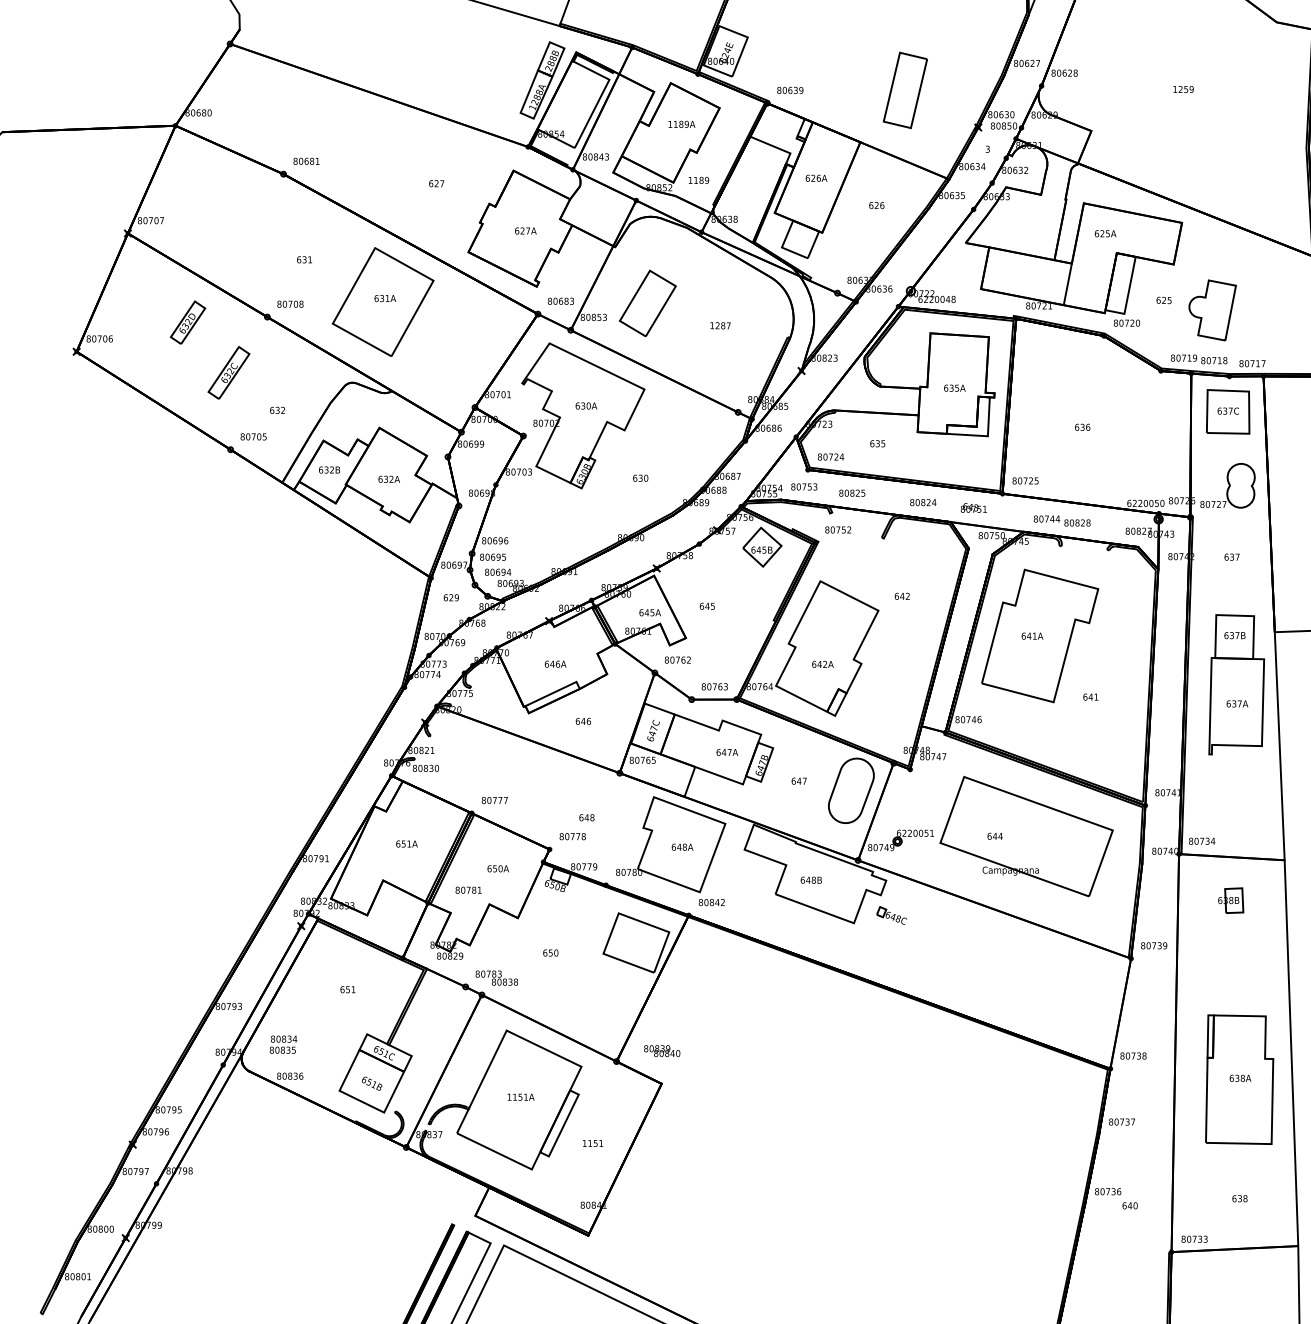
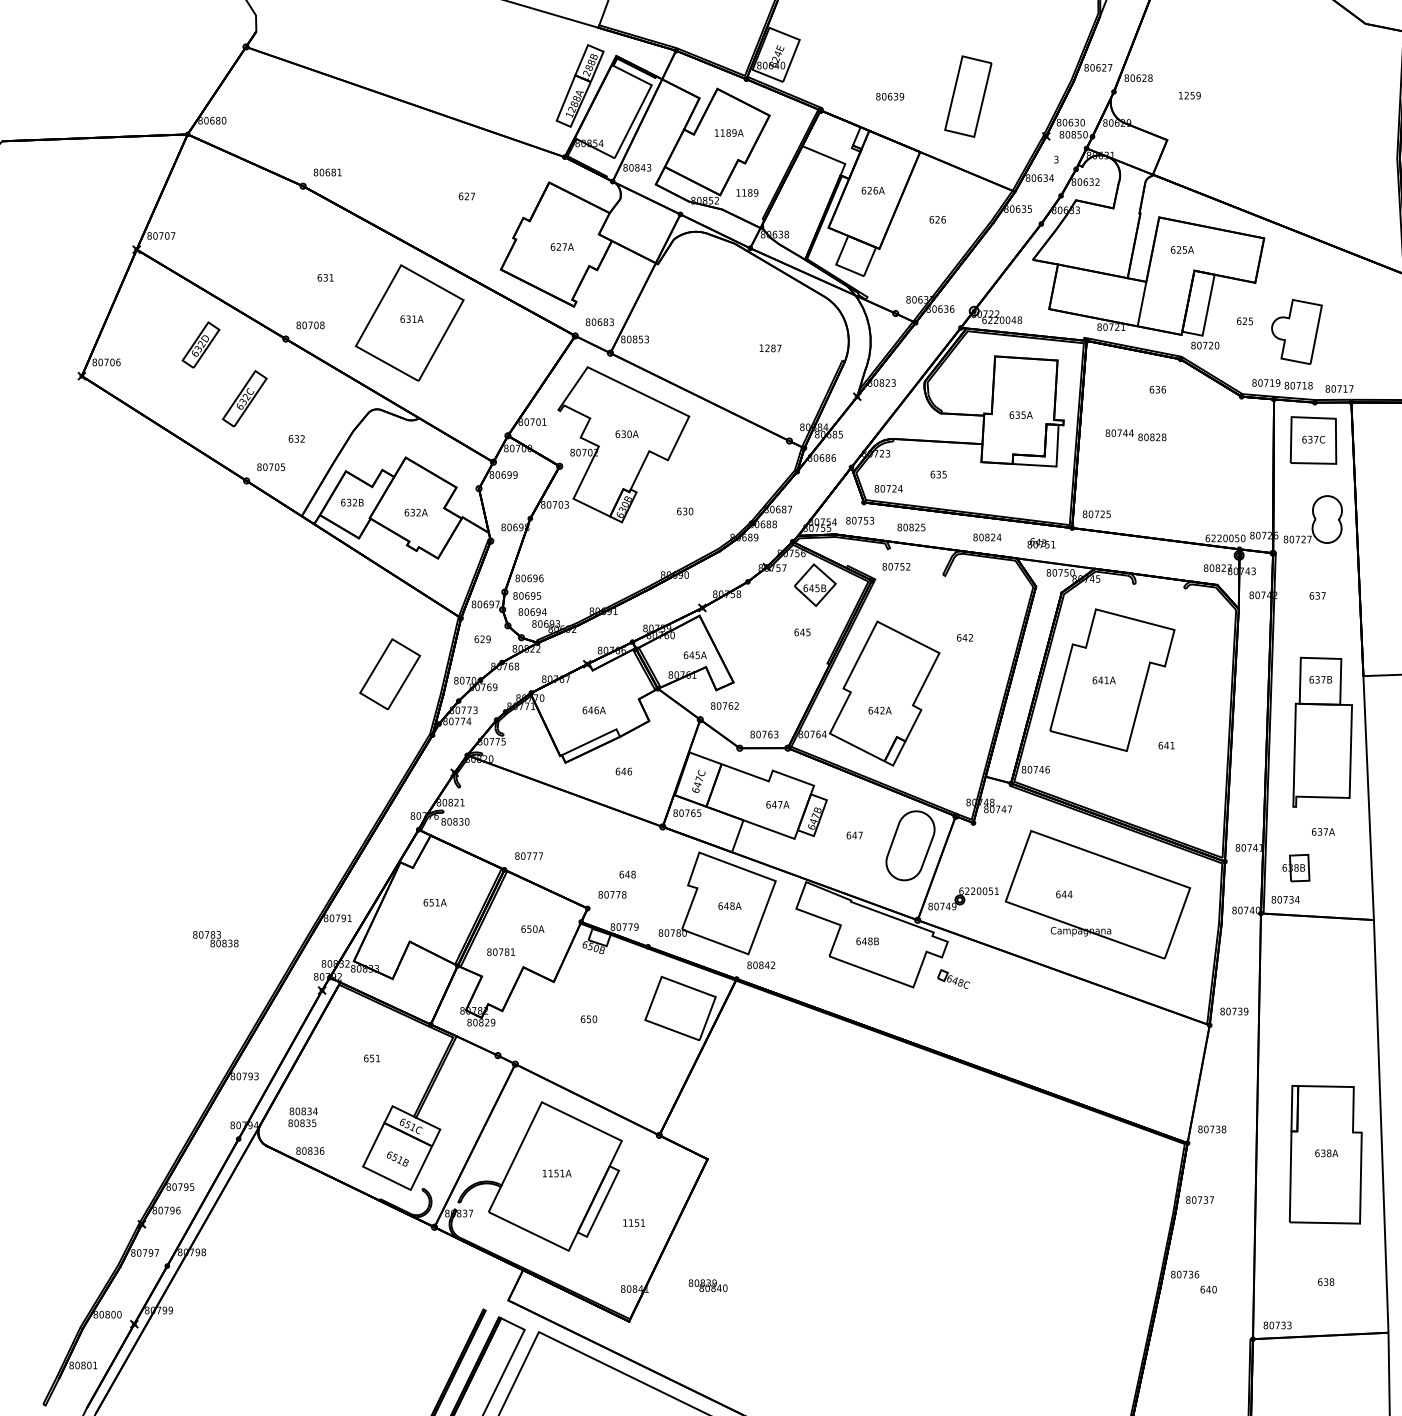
text: (790, 89) -> (890, 95), moved
text: (1183, 89) -> (1189, 95), moved
part: (647, 302) -> (389, 673), moved
text: (1082, 426) -> (1157, 388), moved
text: (1061, 520) -> (1135, 434), moved
text: (706, 605) -> (801, 631), moved
text: (1237, 703) -> (1323, 831), moved
part: (1231, 900) -> (1296, 867), moved
text: (496, 977) -> (215, 938), moved
text: (662, 1050) -> (708, 1285), moved

